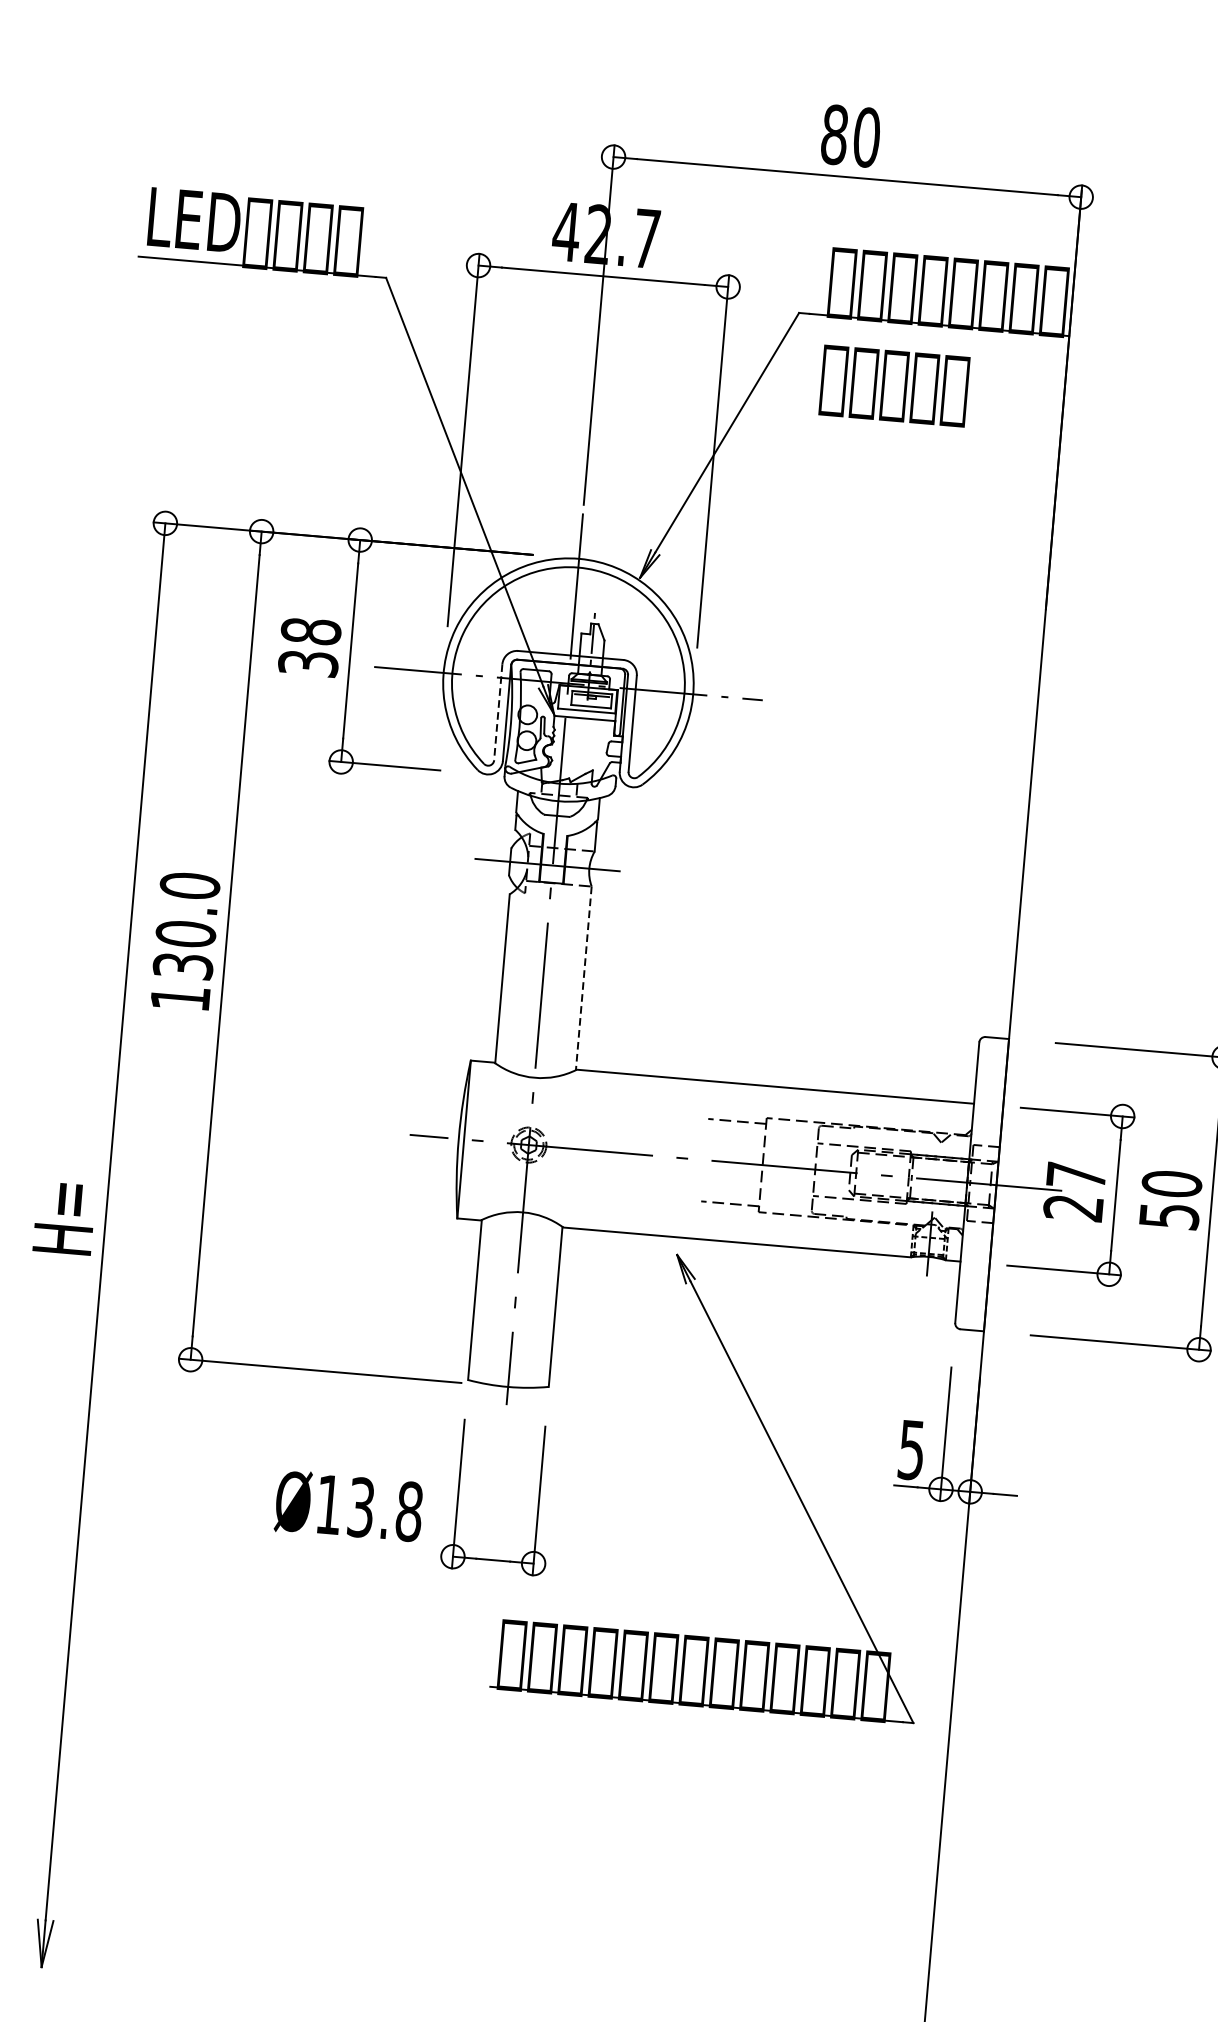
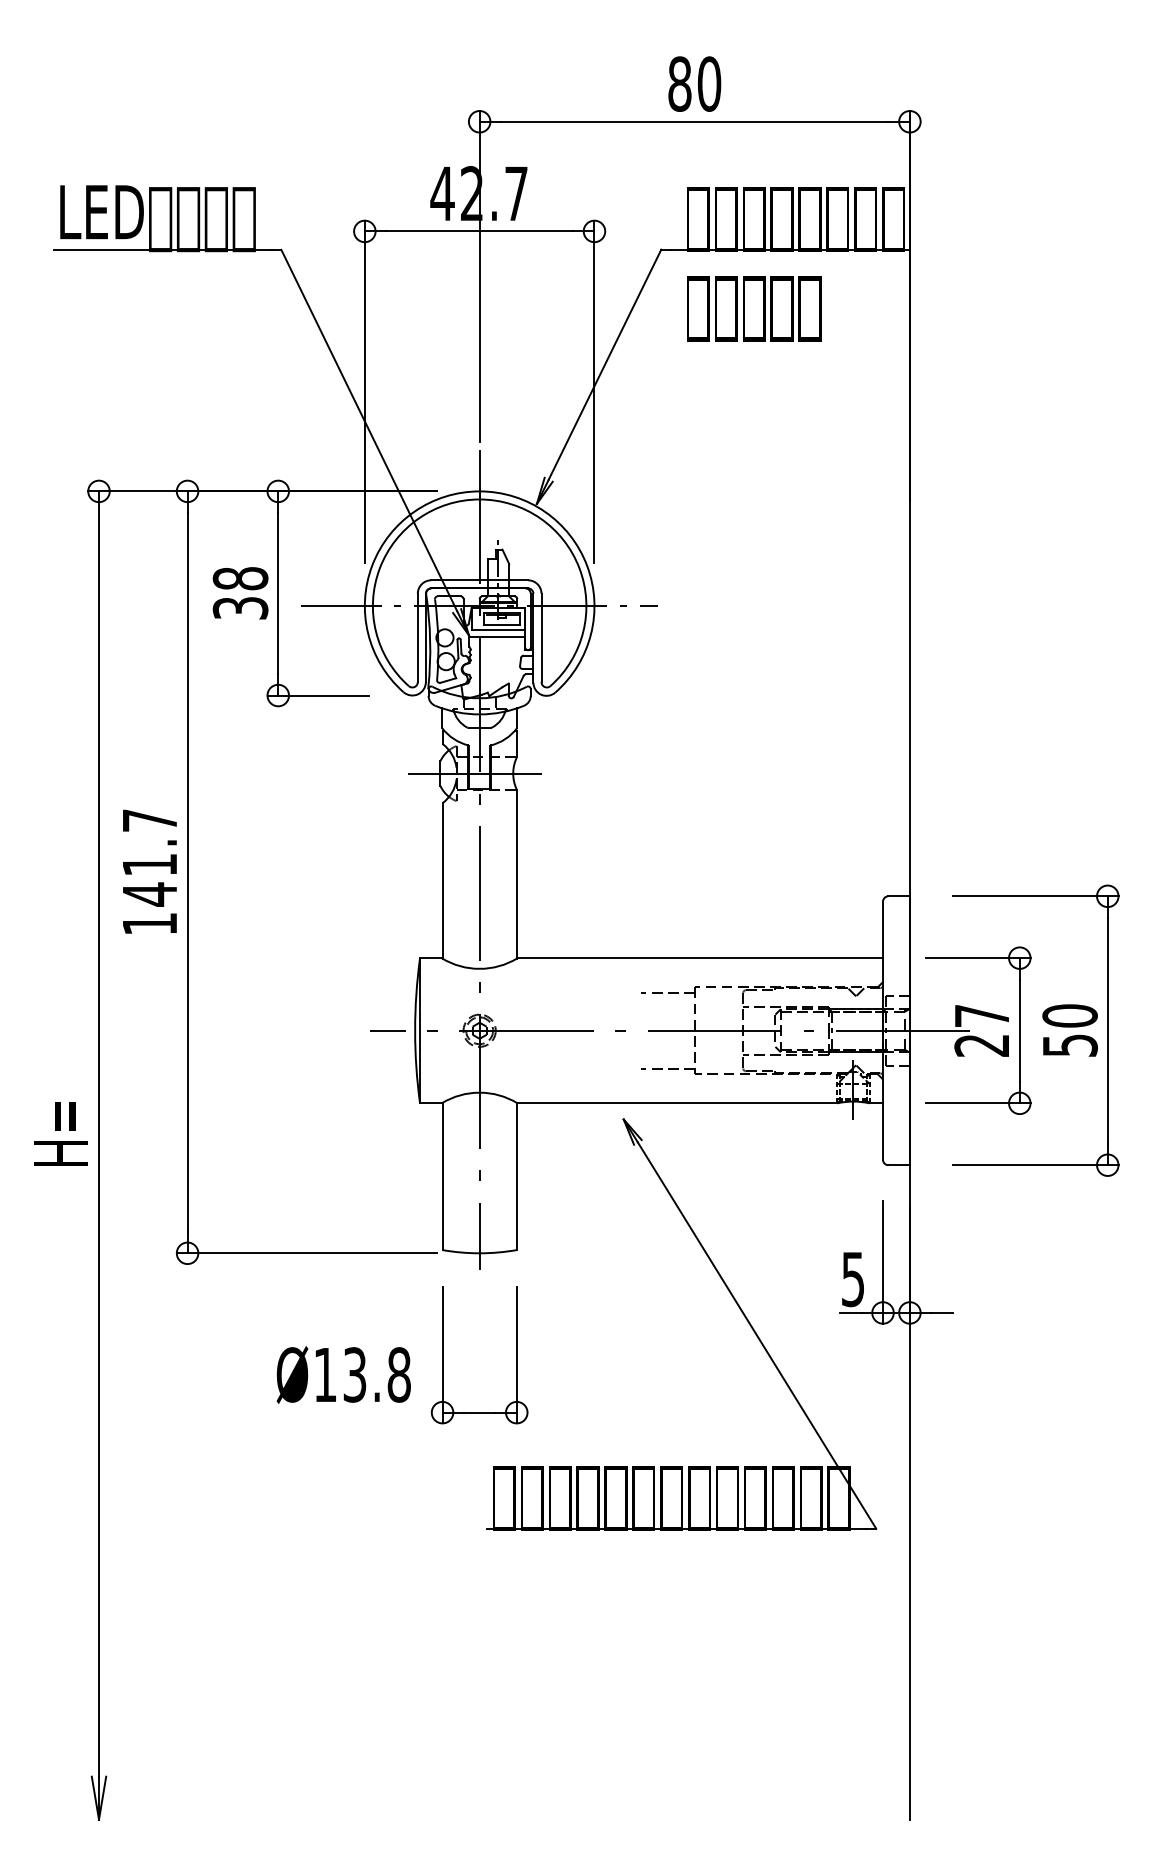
line: (497, 712) -> (417, 638), dashed -> solid
text: (186, 925) -> (149, 857), 130.0 -> 141.7
line: (583, 978) -> (516, 874), dashed -> solid

